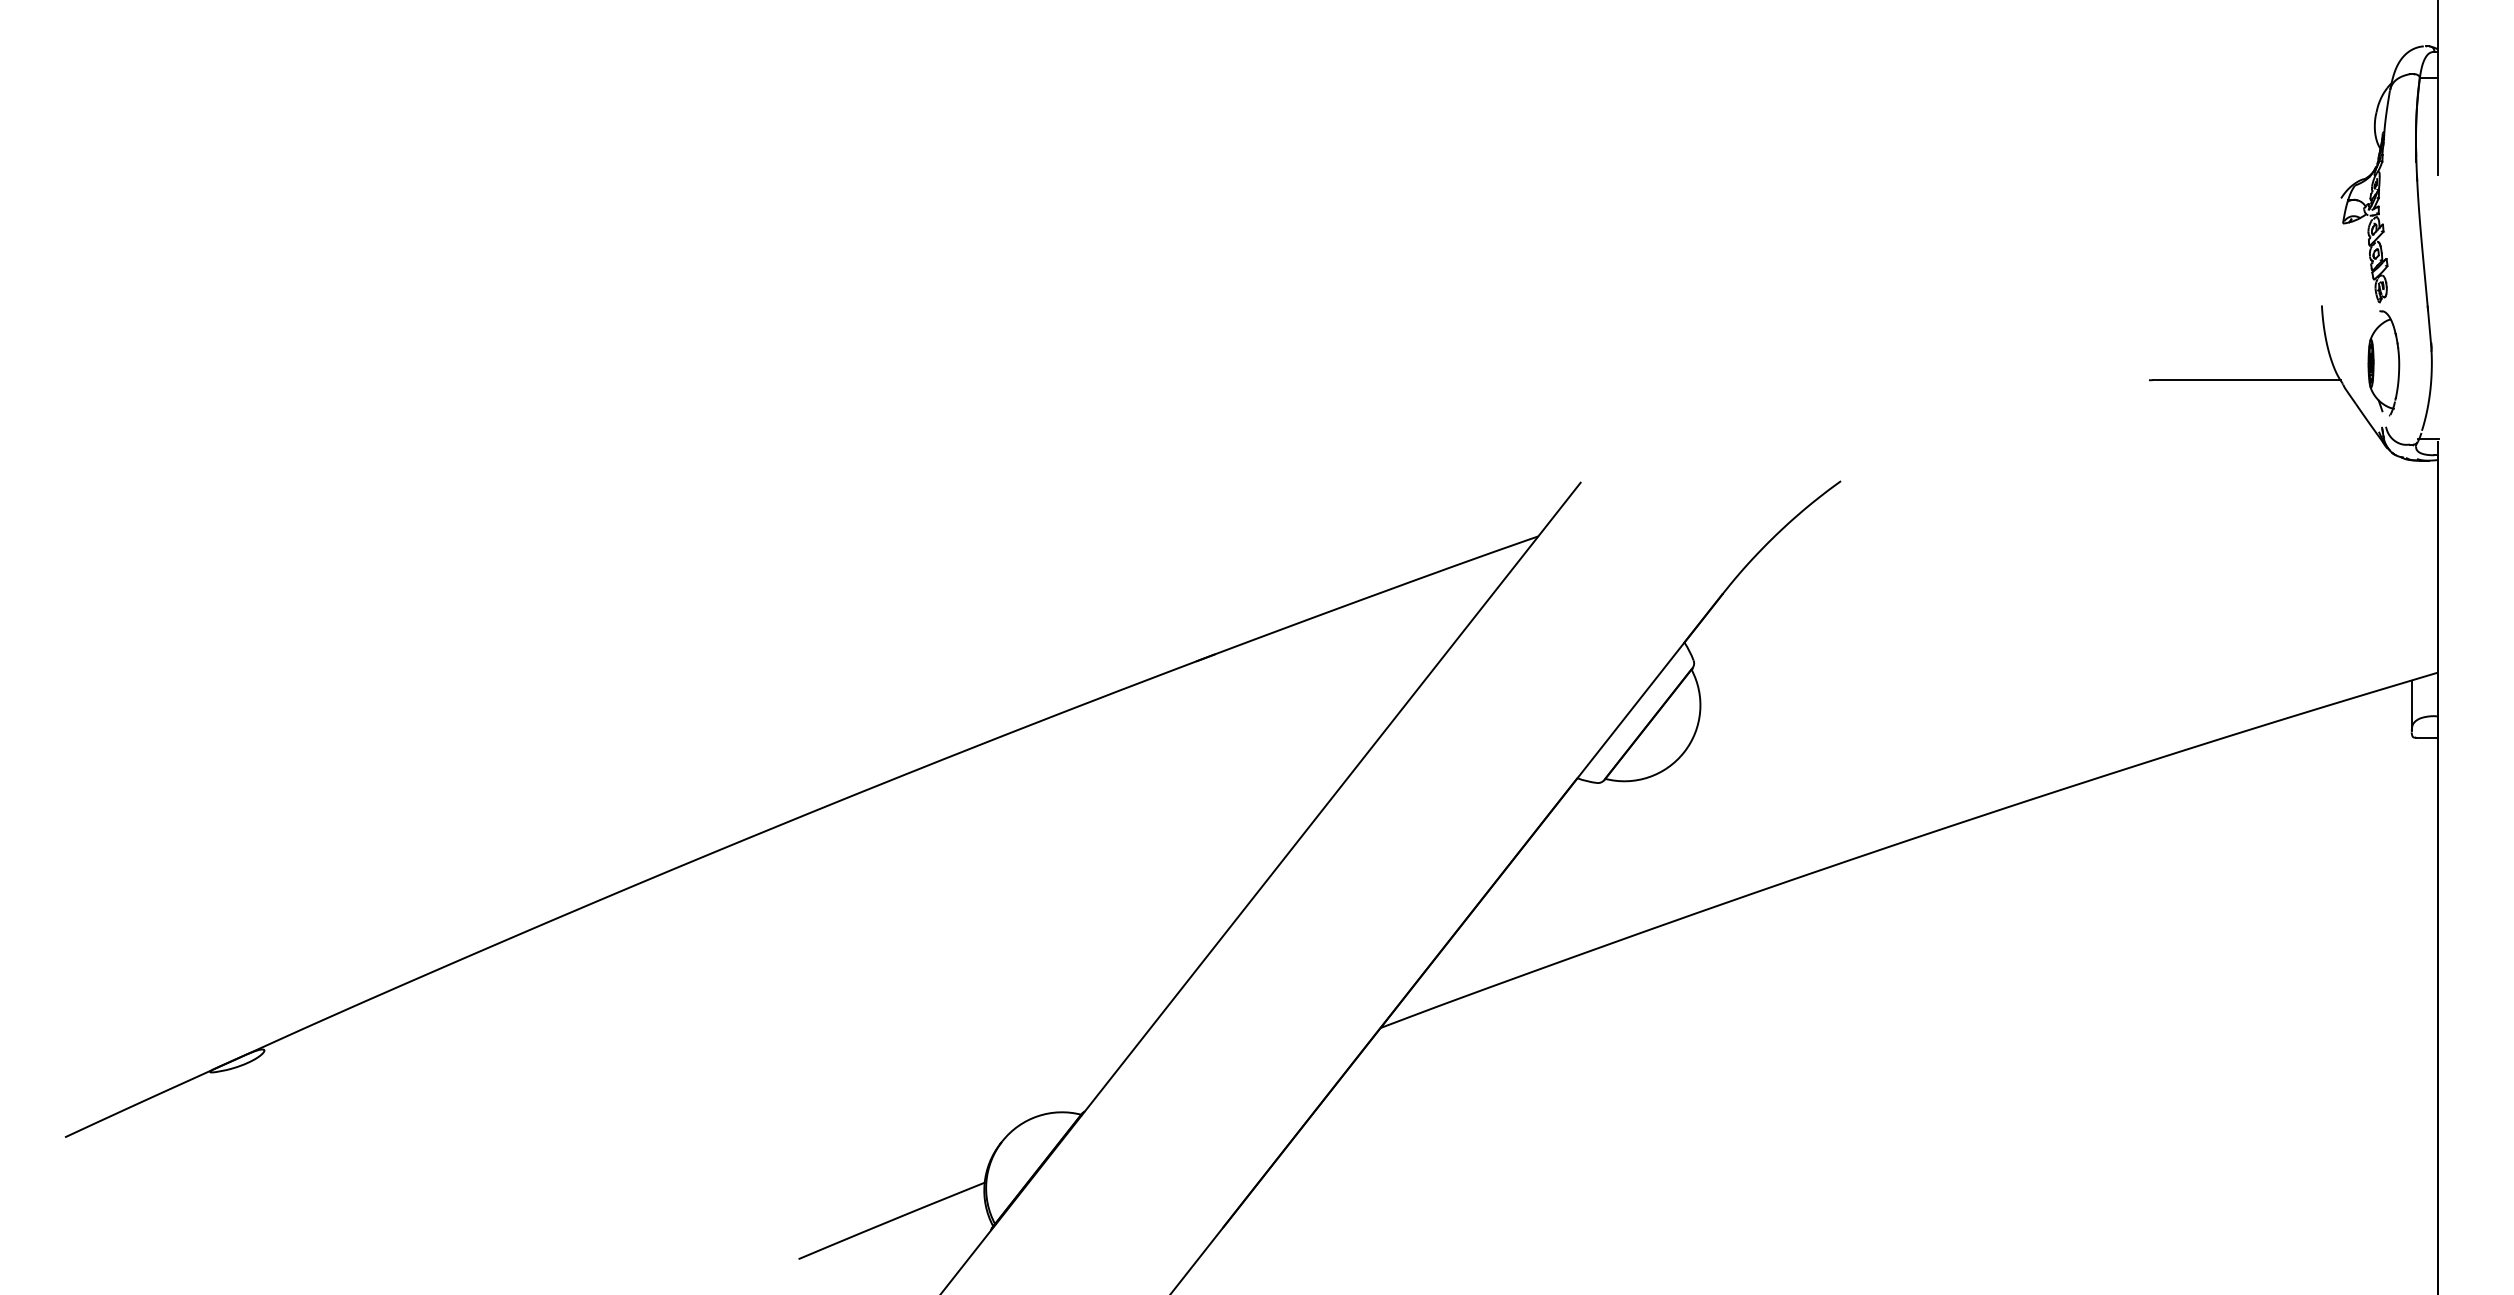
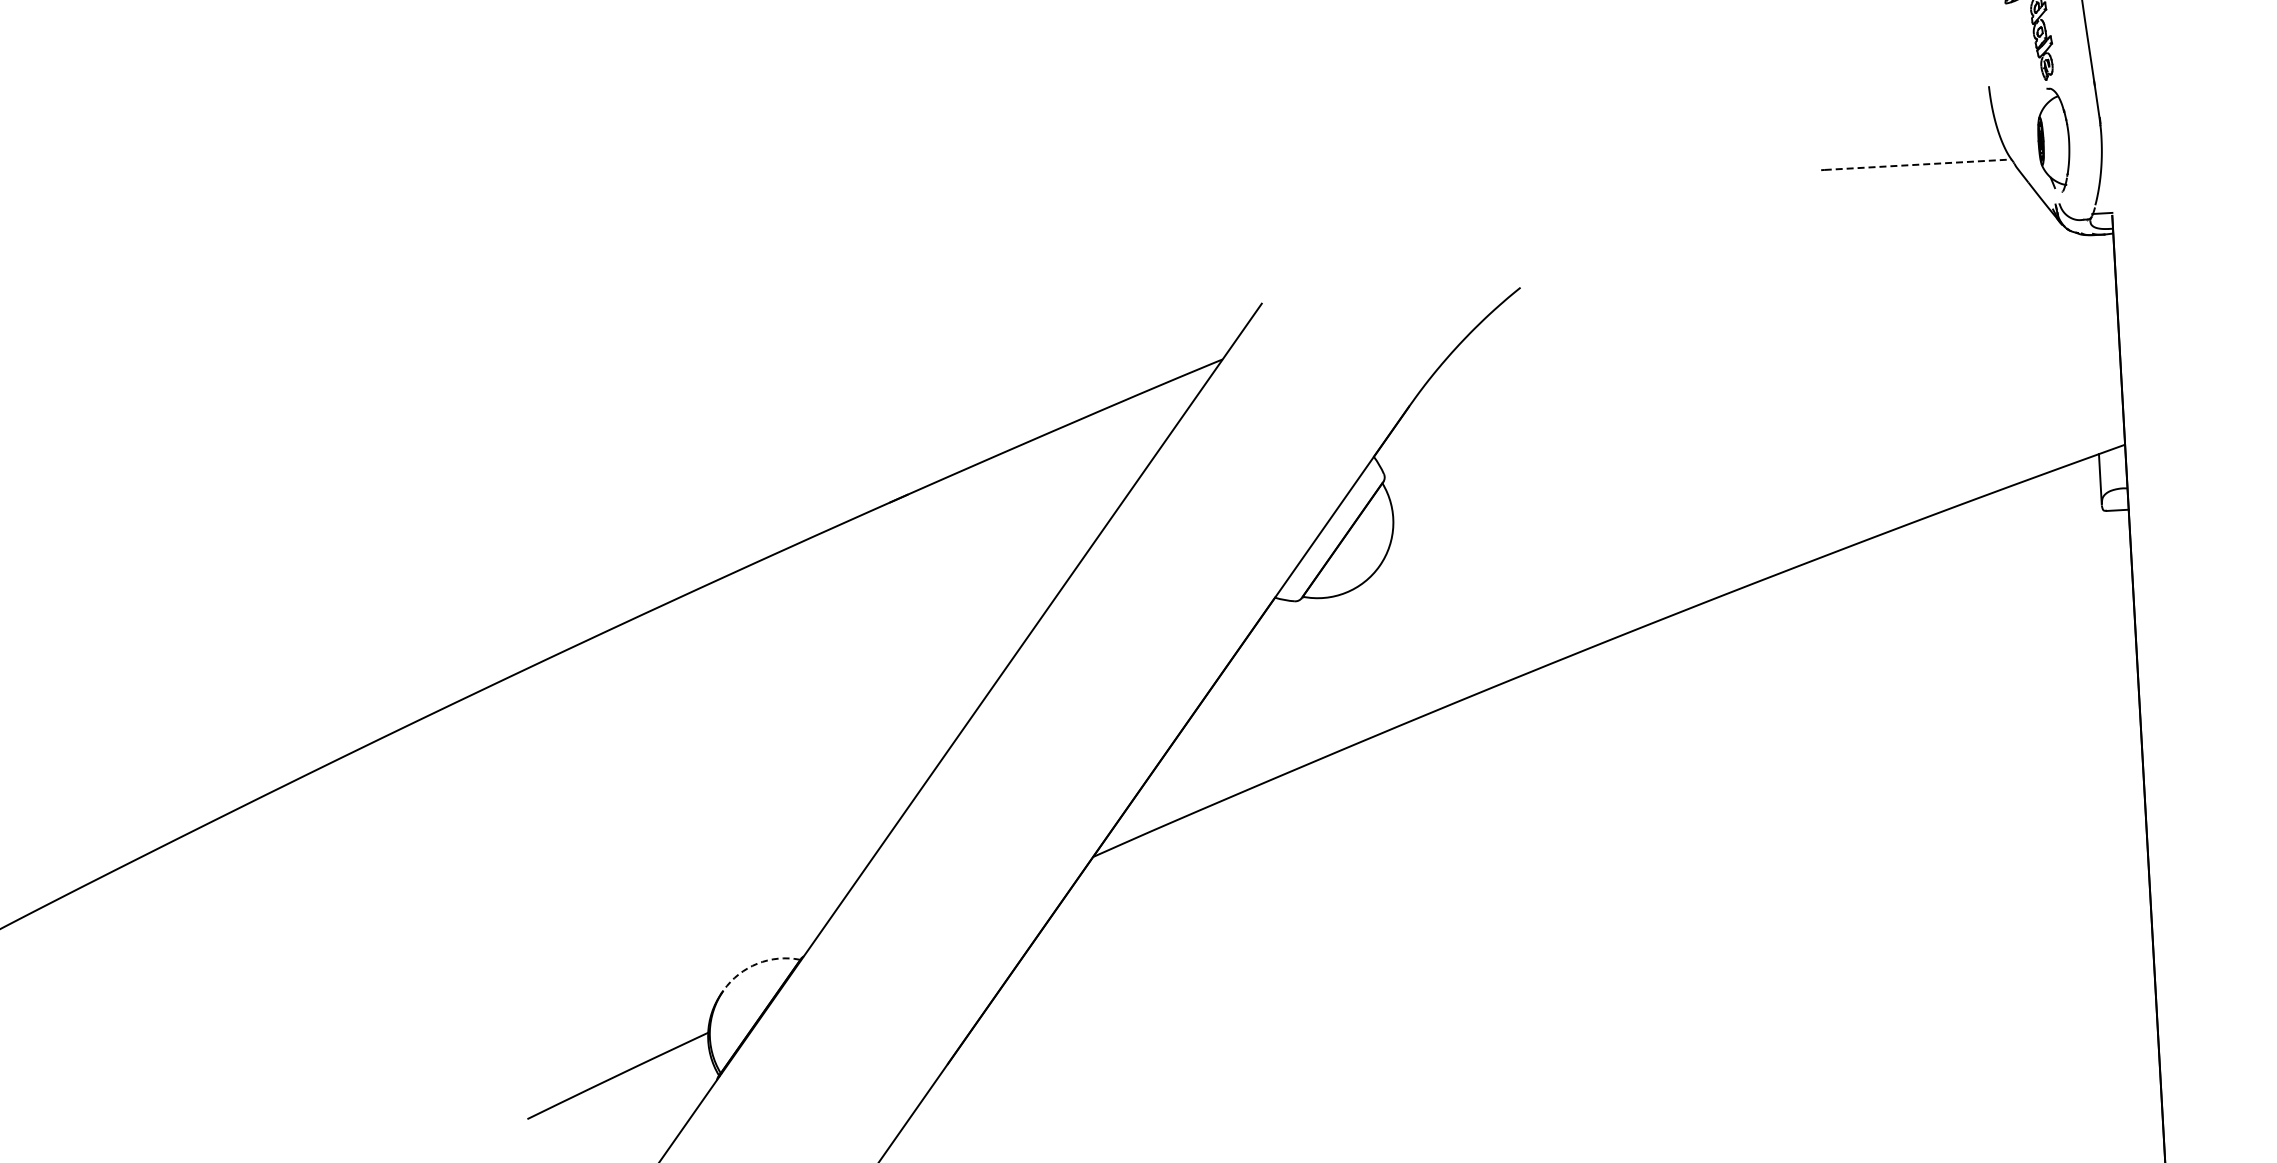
line: (2246, 380) -> (1918, 165), solid -> dashed
arc: (1037, 1116) -> (757, 964), solid -> dashed

